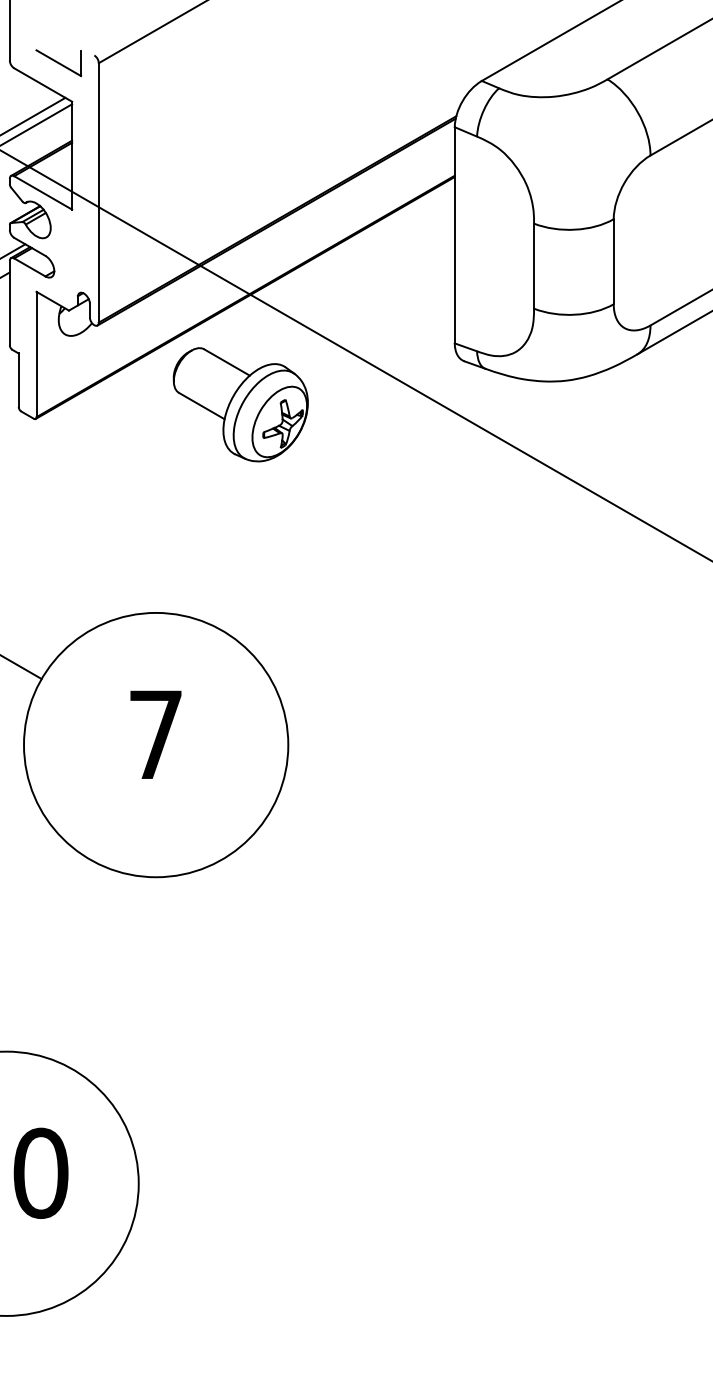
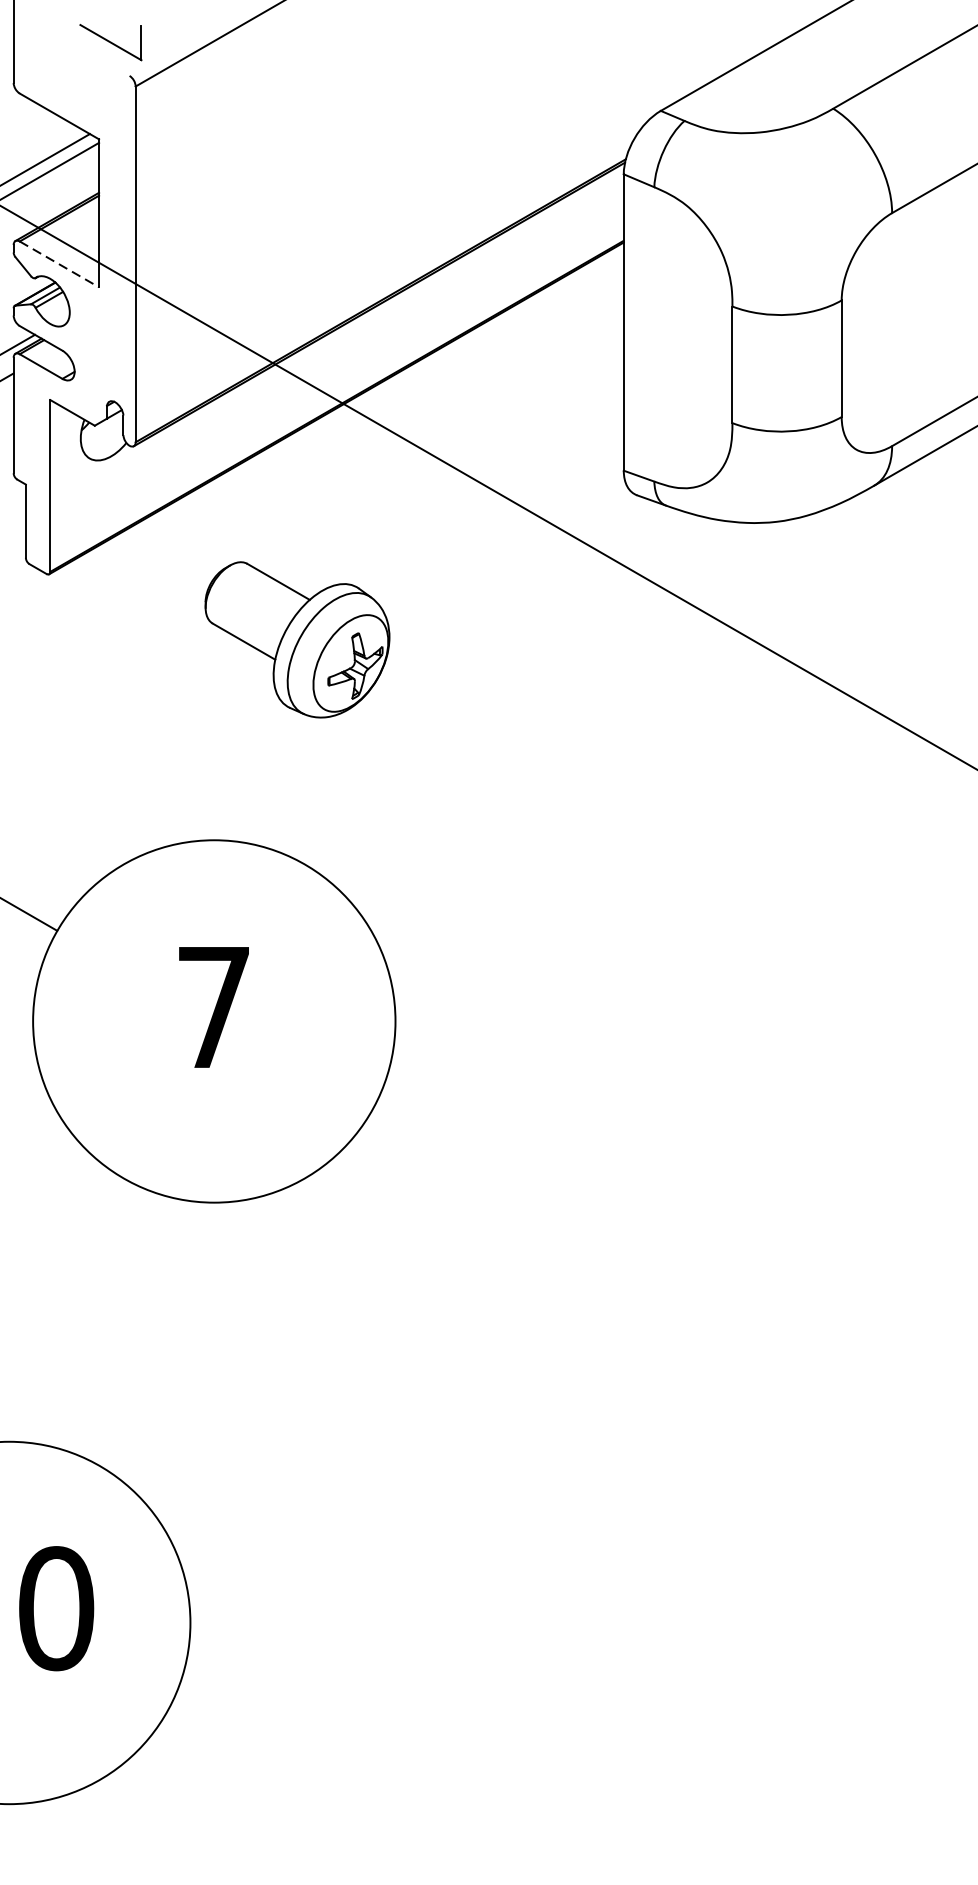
part: (58, 63) -> (110, 43), moved
line: (43, 193) -> (59, 265), solid -> dashed
part: (240, 404) -> (297, 639), moved

